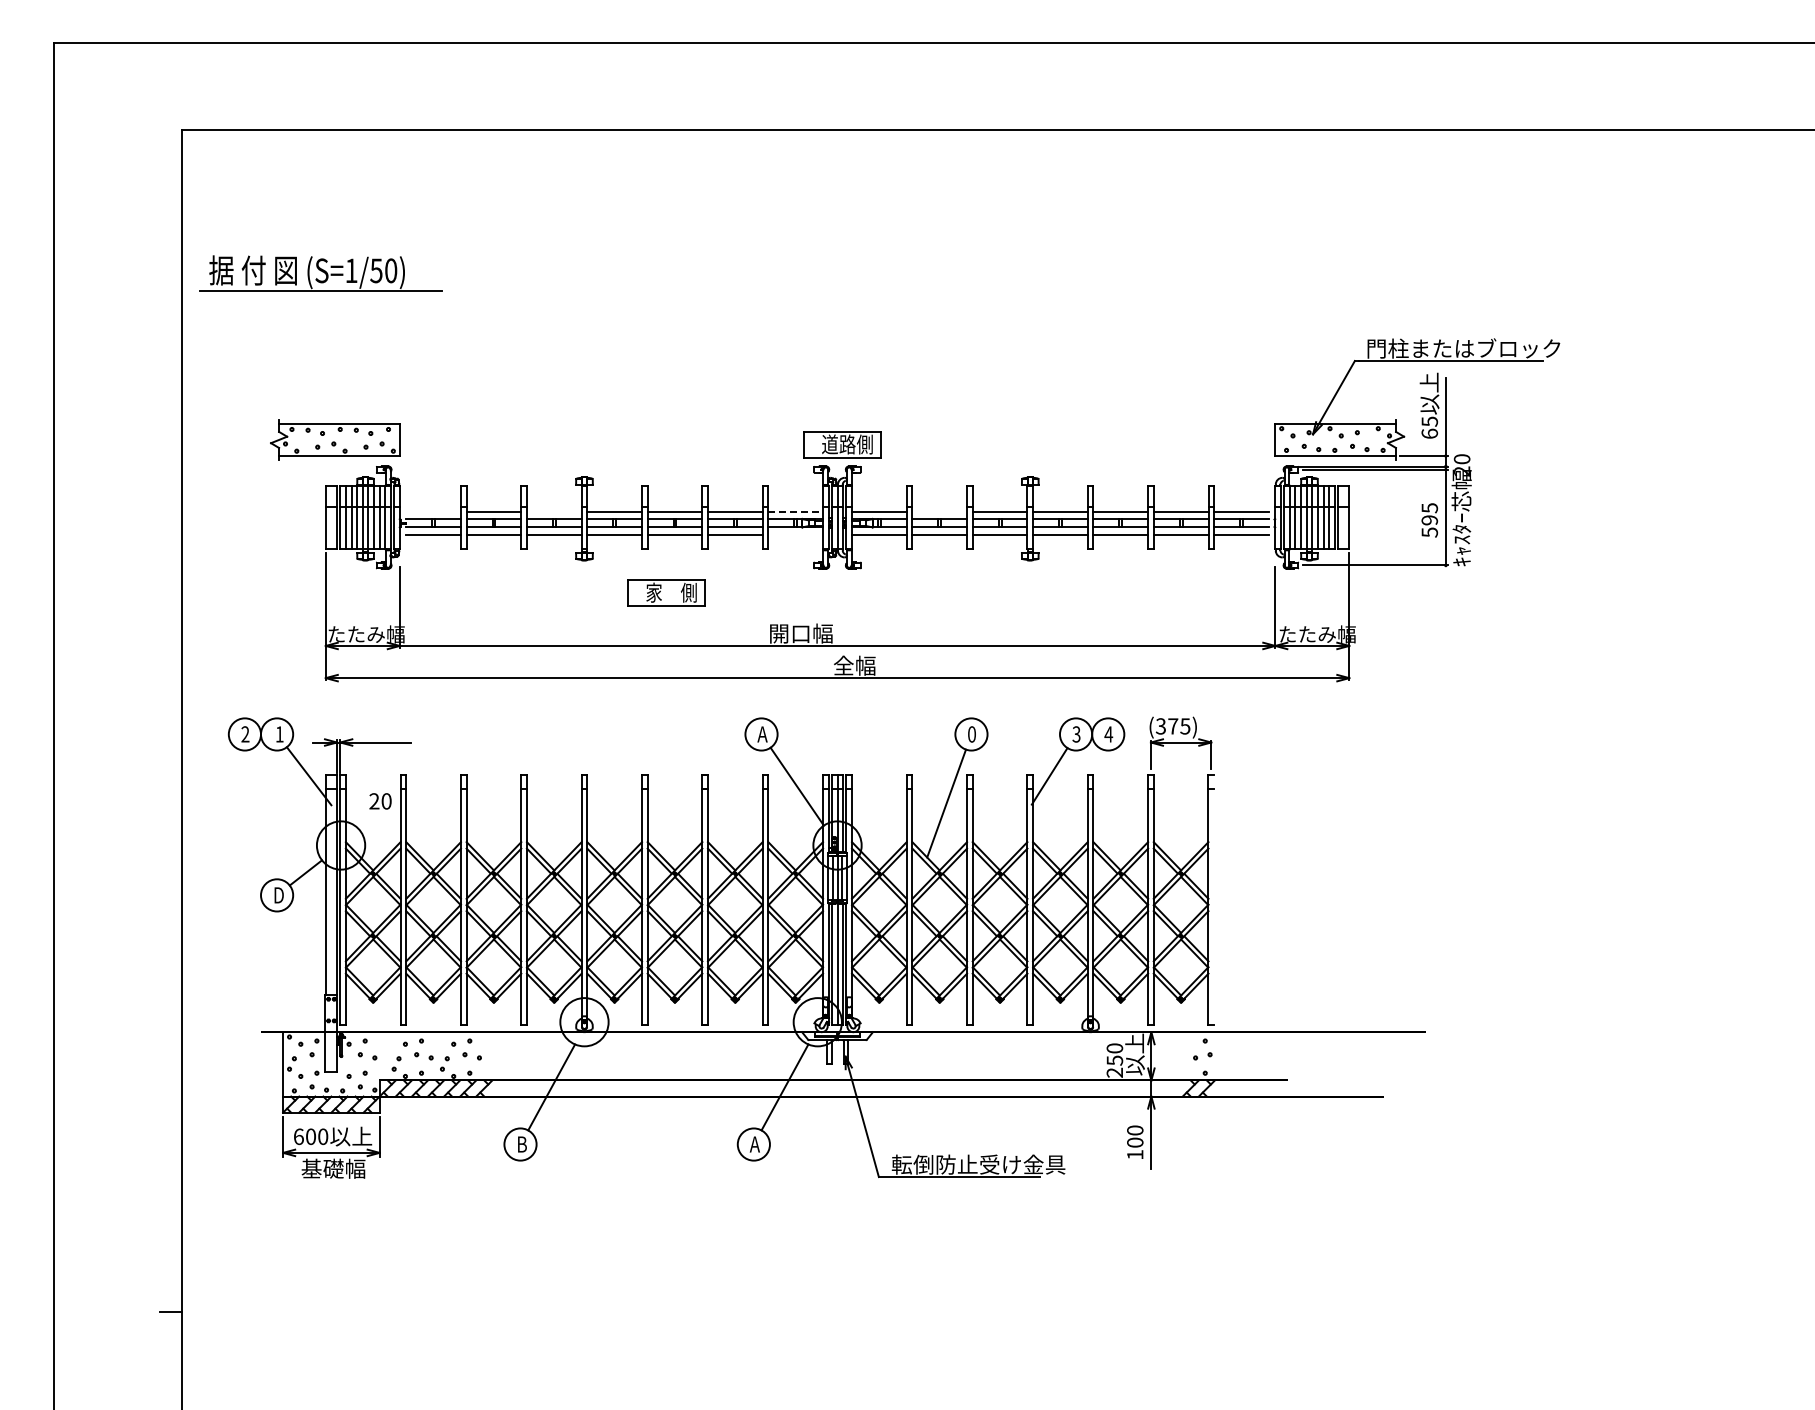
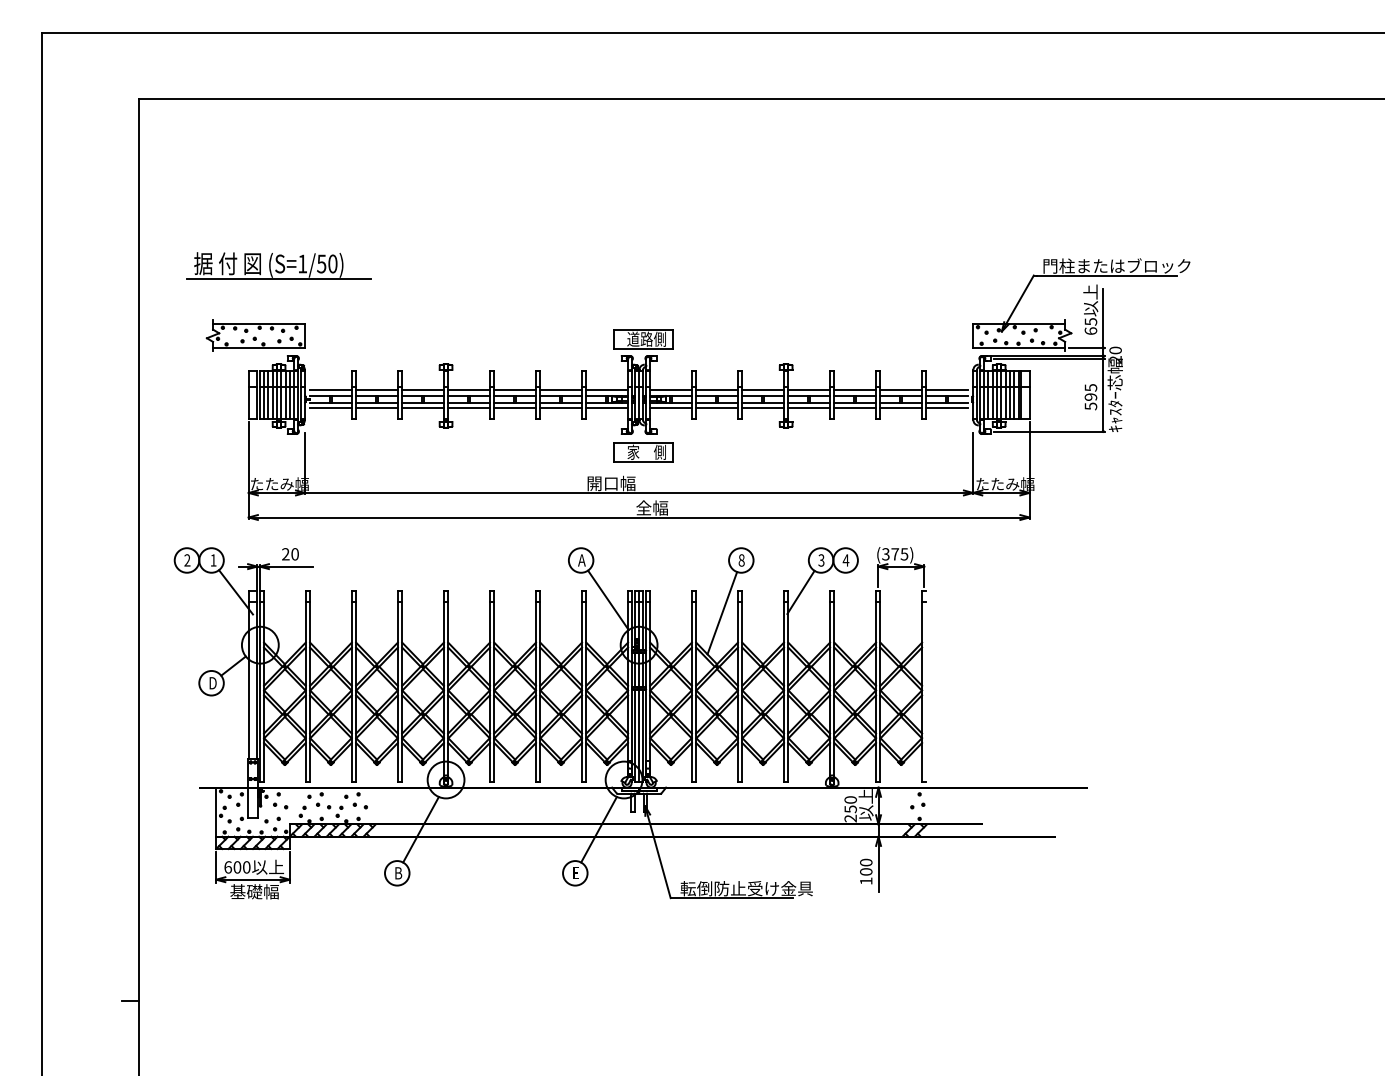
part: (320, 273) -> (279, 266), moved
line: (433, 511) -> (330, 390), added
line: (553, 511) -> (422, 390), added
line: (796, 511) -> (607, 390), dashed -> solid
line: (939, 511) -> (716, 390), added
line: (795, 534) -> (607, 407), added
part: (666, 592) -> (642, 452), moved
text: (972, 734) -> (742, 560), 0 -> 8
text: (380, 801) -> (290, 554), moved
text: (754, 1144) -> (575, 873), A -> E

